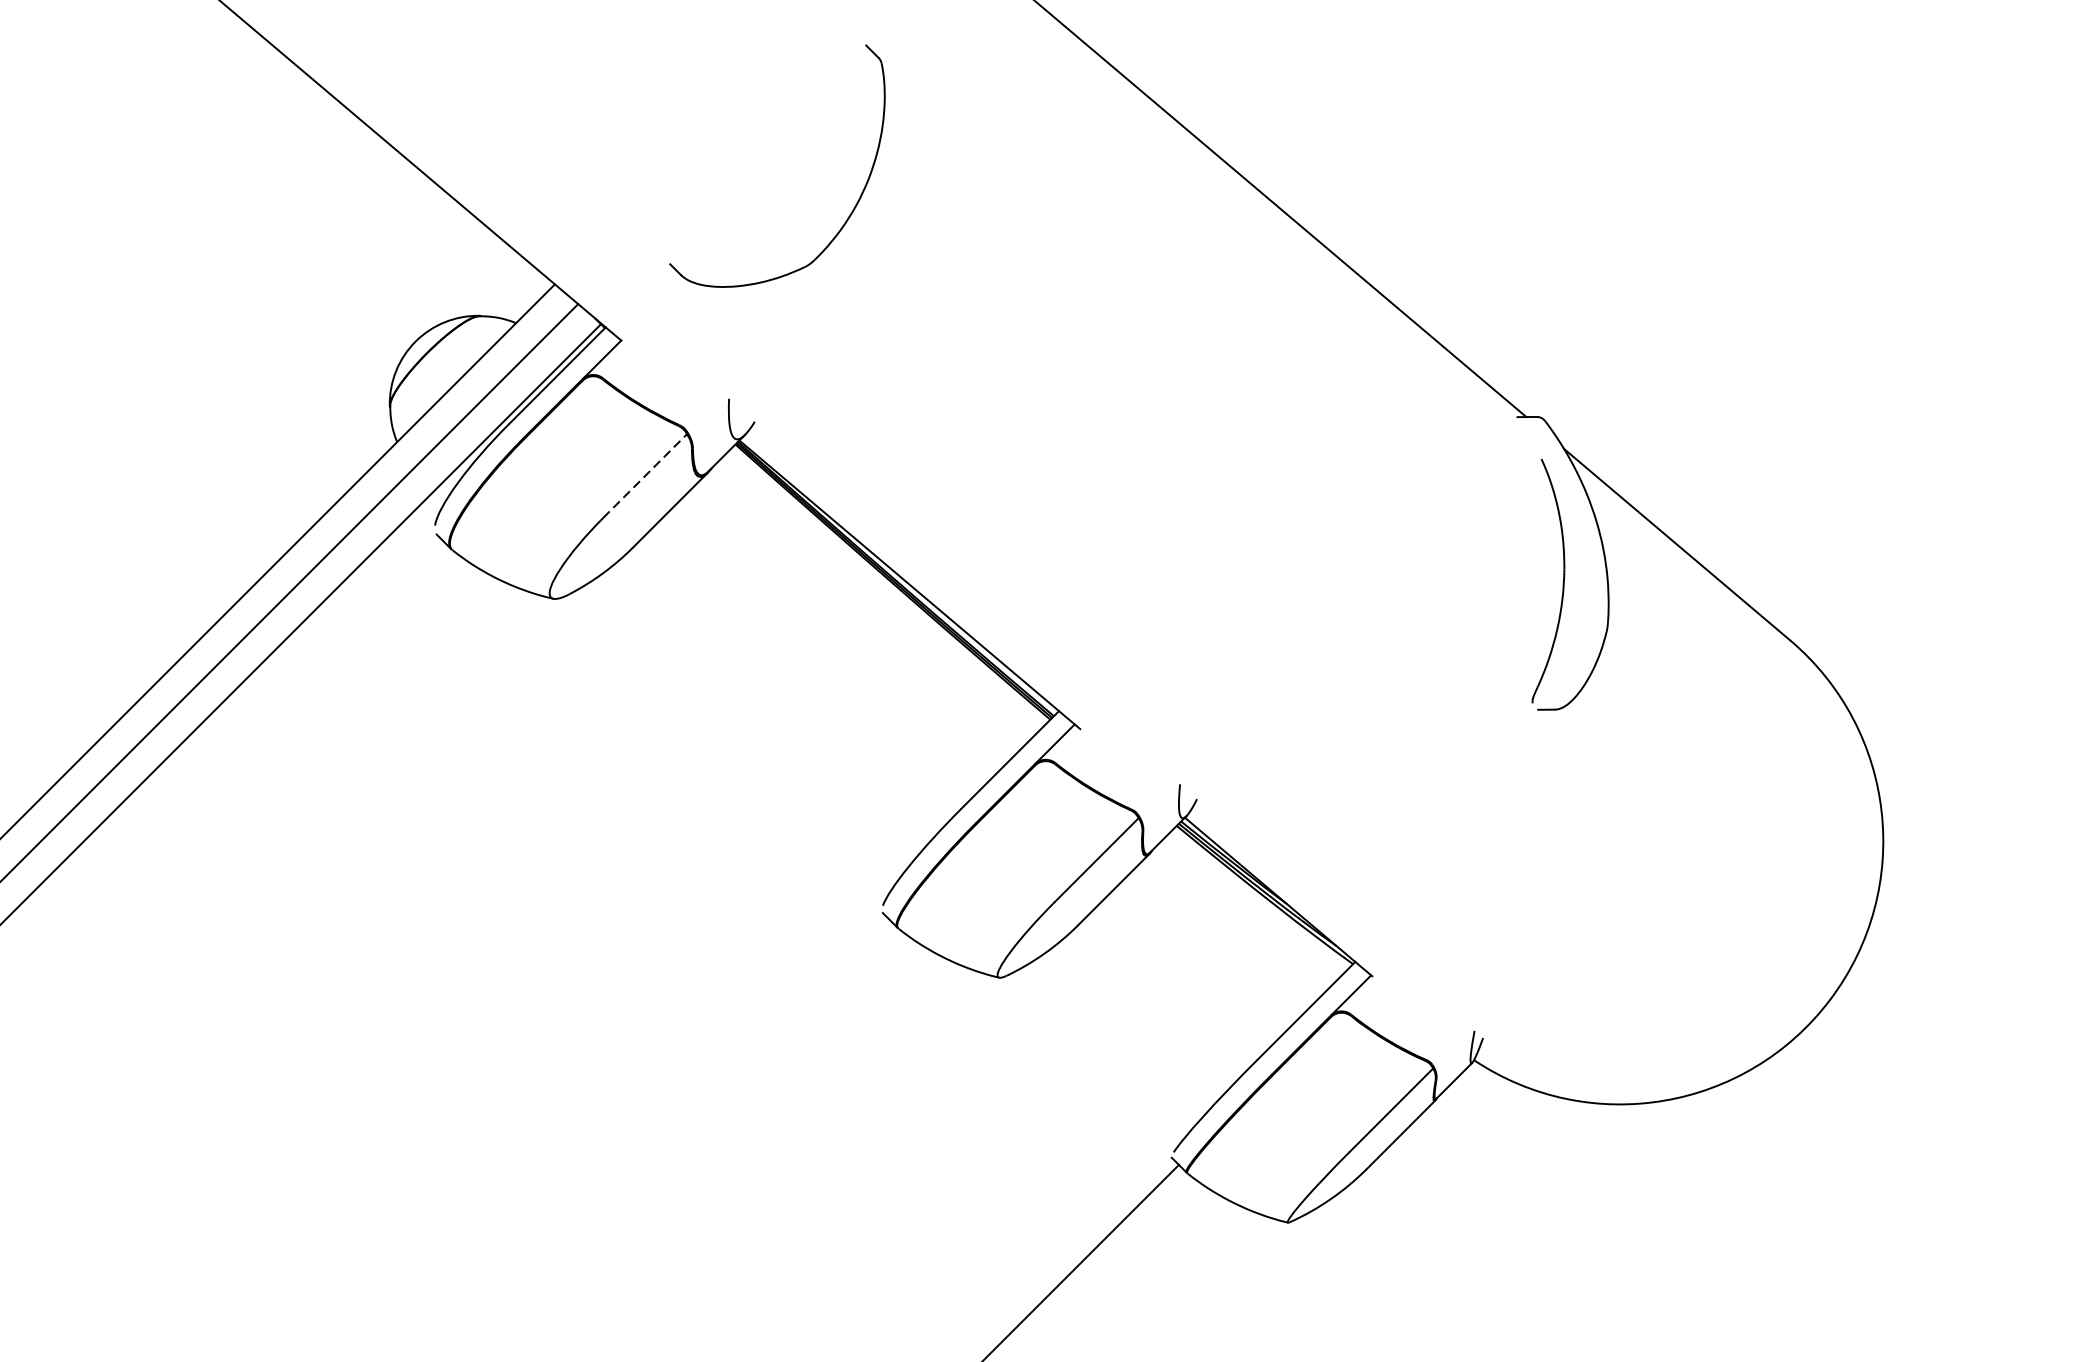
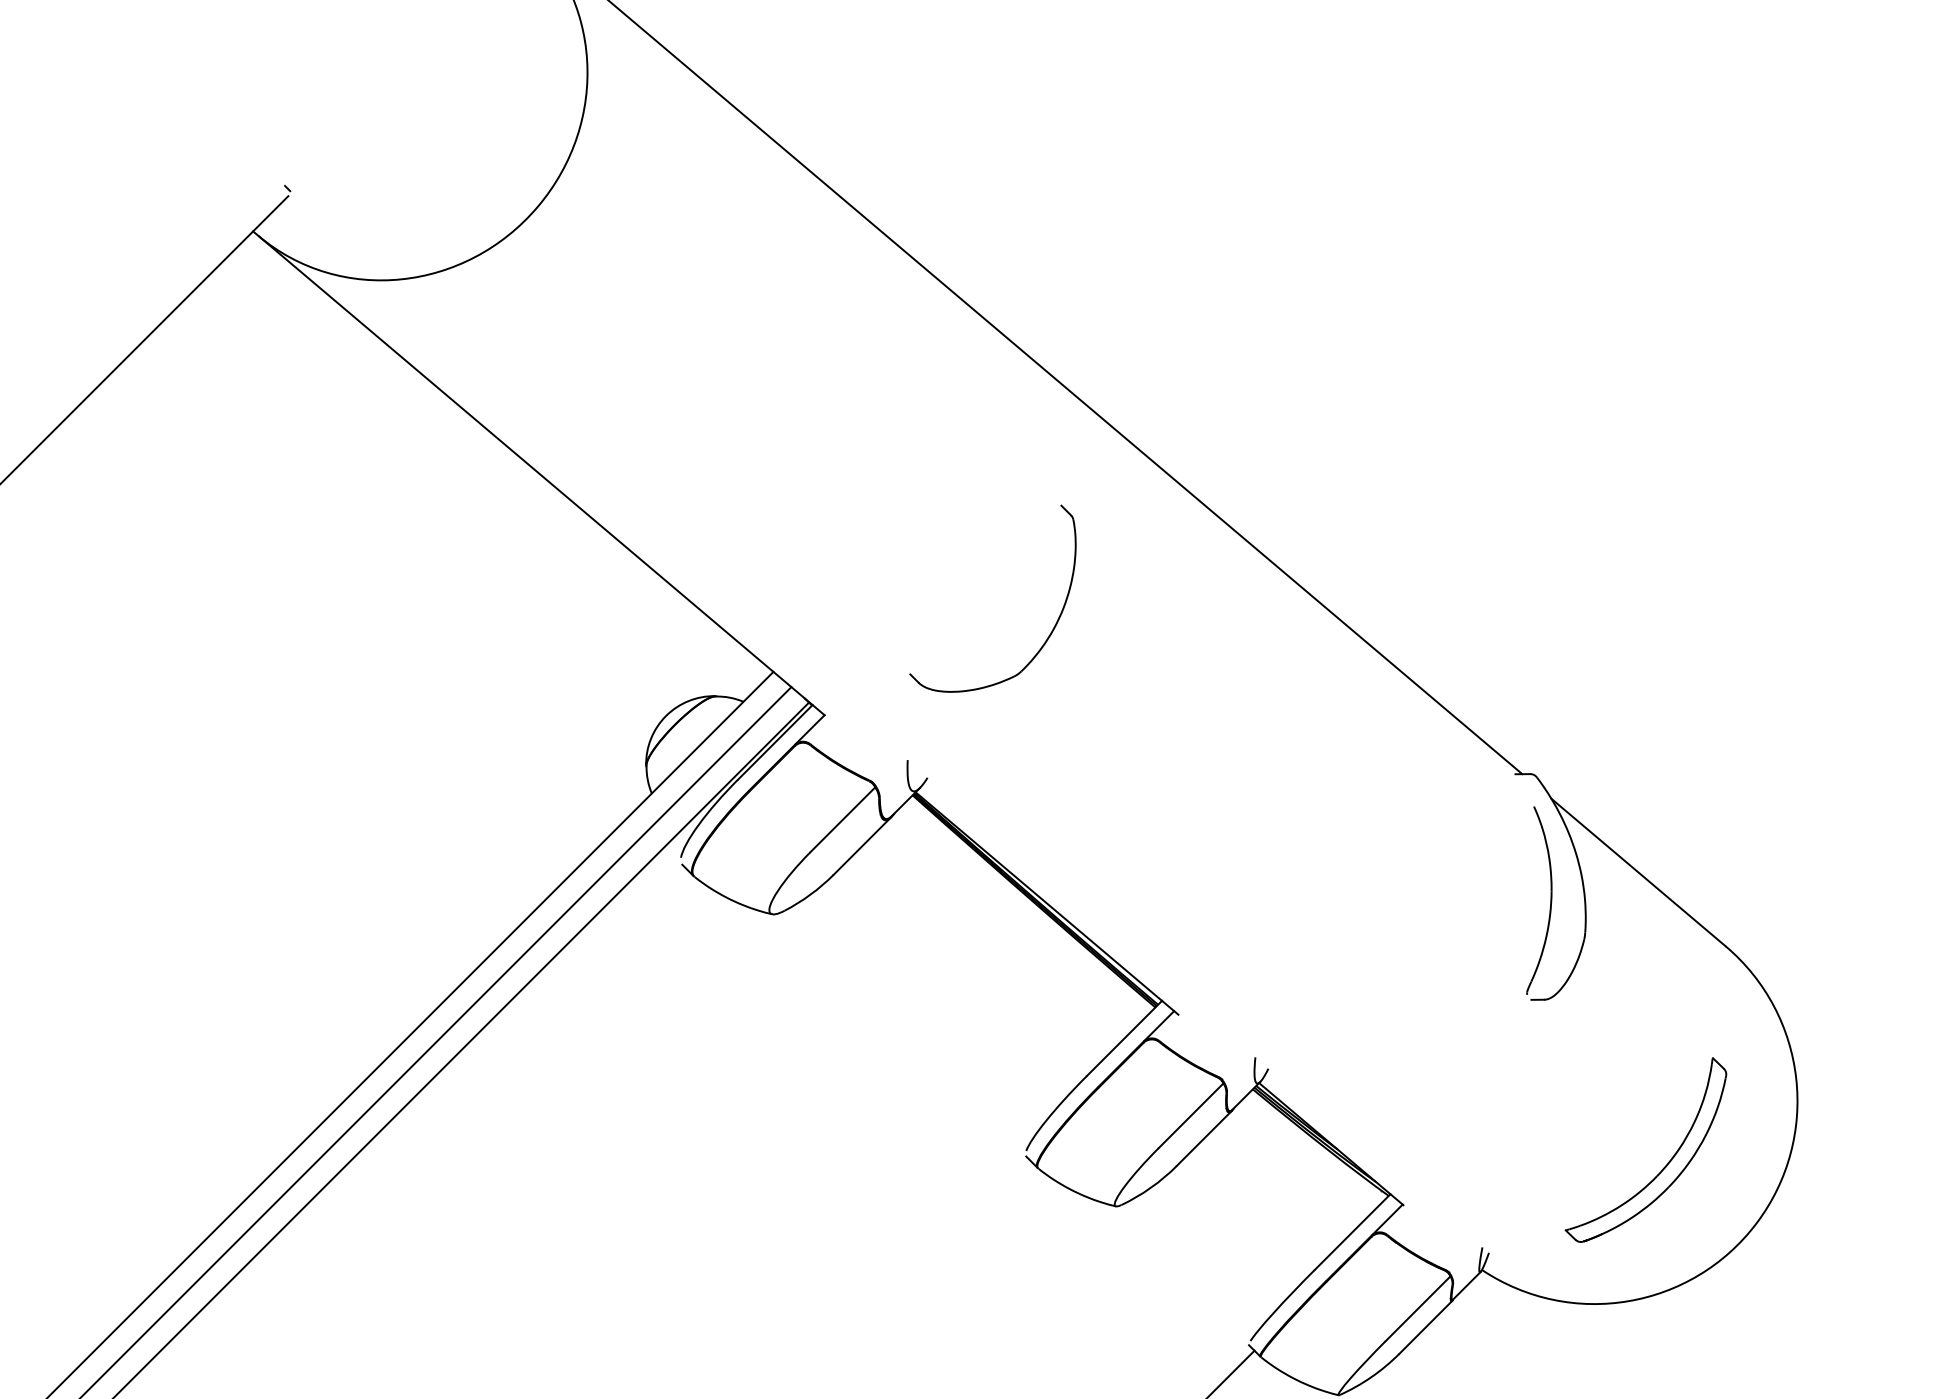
part: (853, 207) -> (1051, 630), moved
line: (645, 475) -> (843, 819), dashed -> solid
part: (1709, 927) -> (1663, 1167), added

